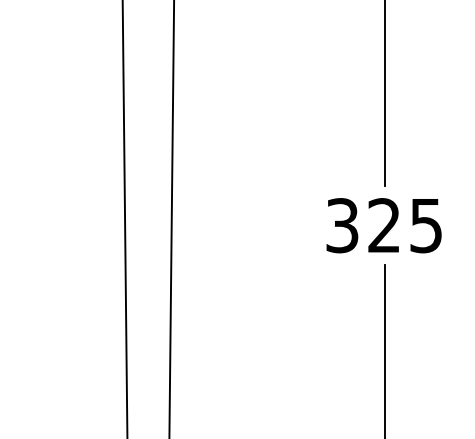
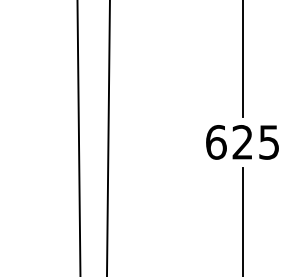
text: (342, 225) -> (216, 142), 325 -> 625

